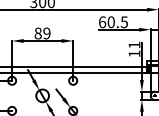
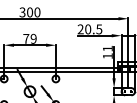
text: (102, 22) -> (80, 29), 60.5 -> 20.5
text: (38, 33) -> (26, 38), 89 -> 79

